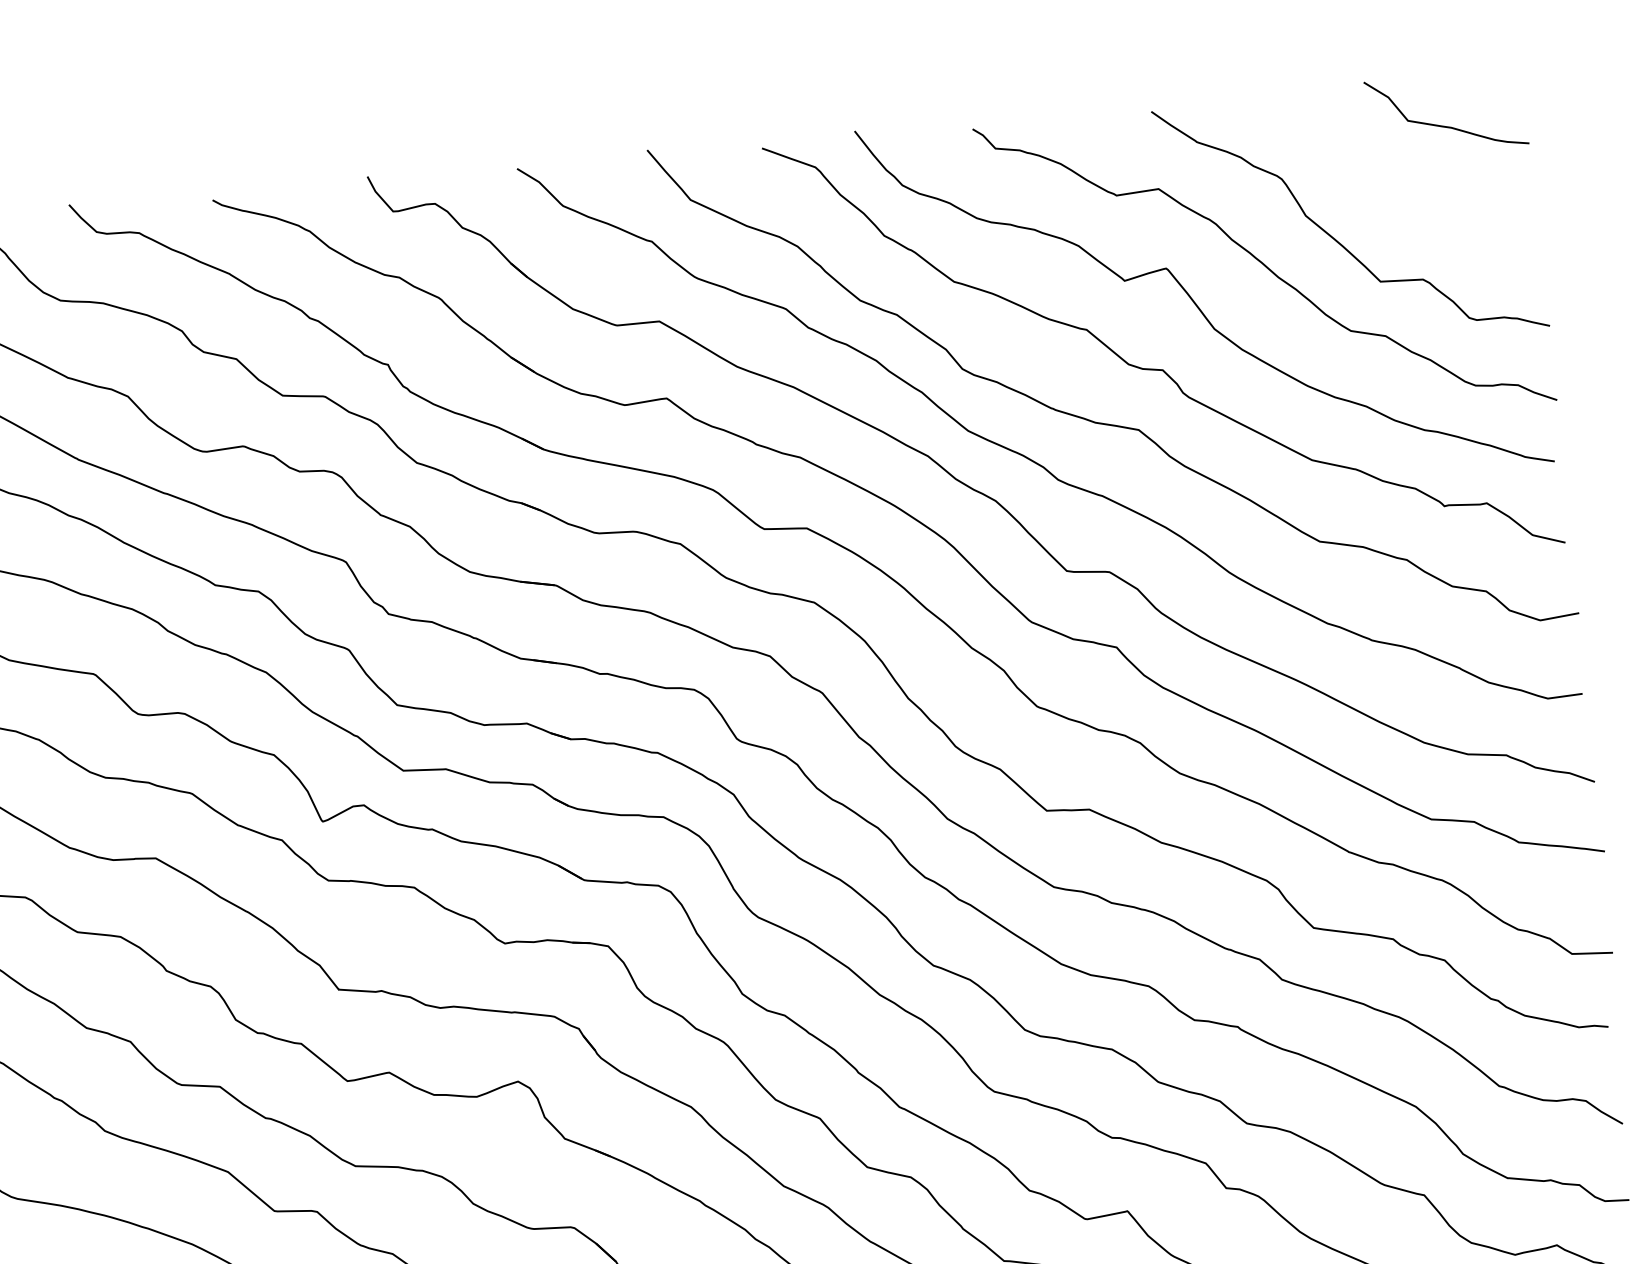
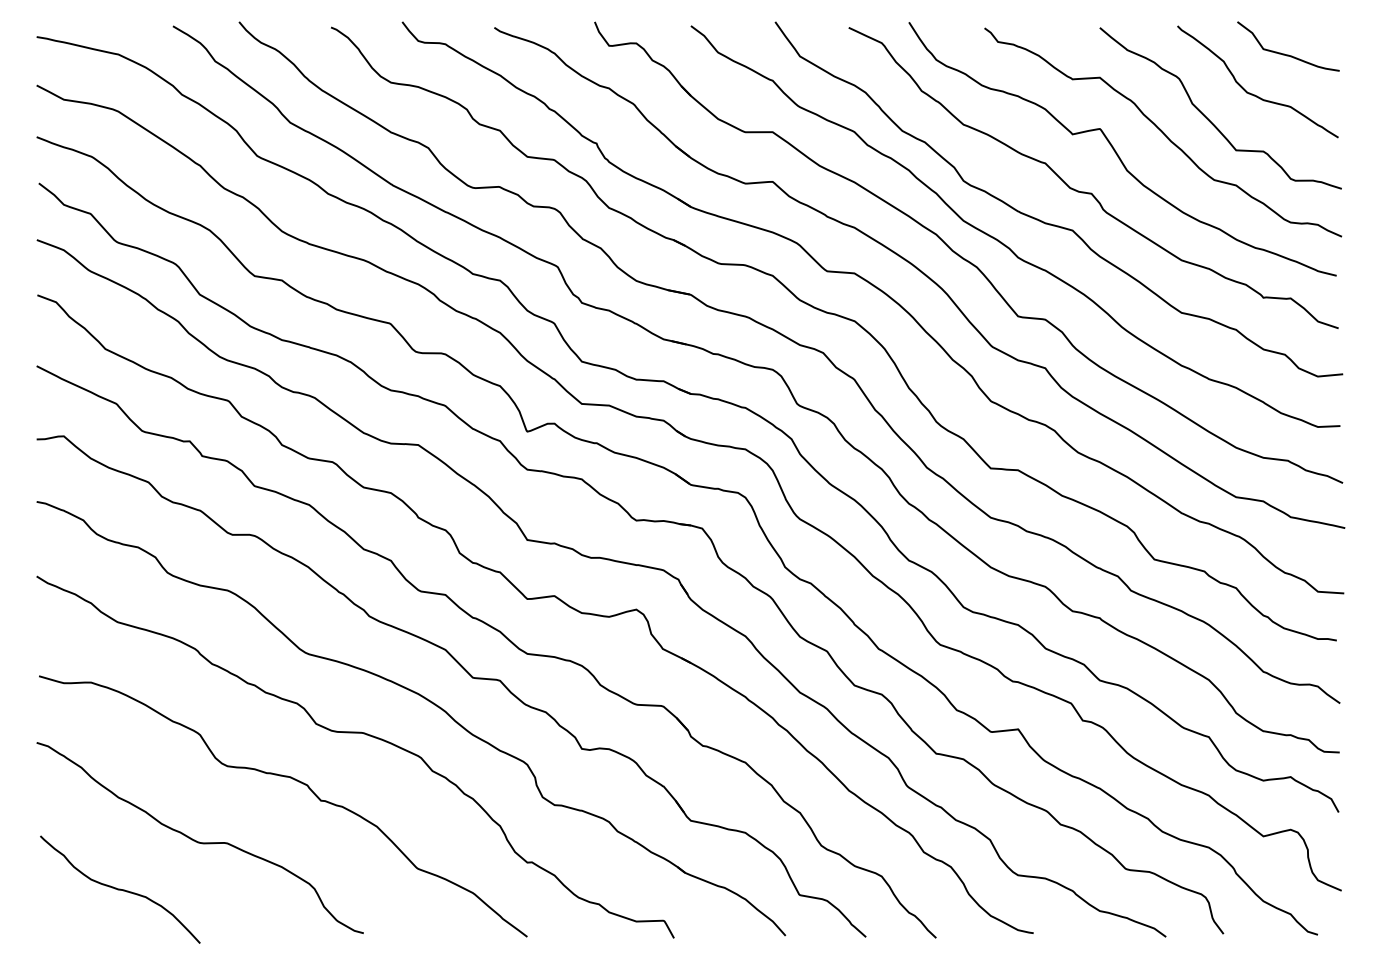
curve: (1397, 191) -> (1252, 93), added

